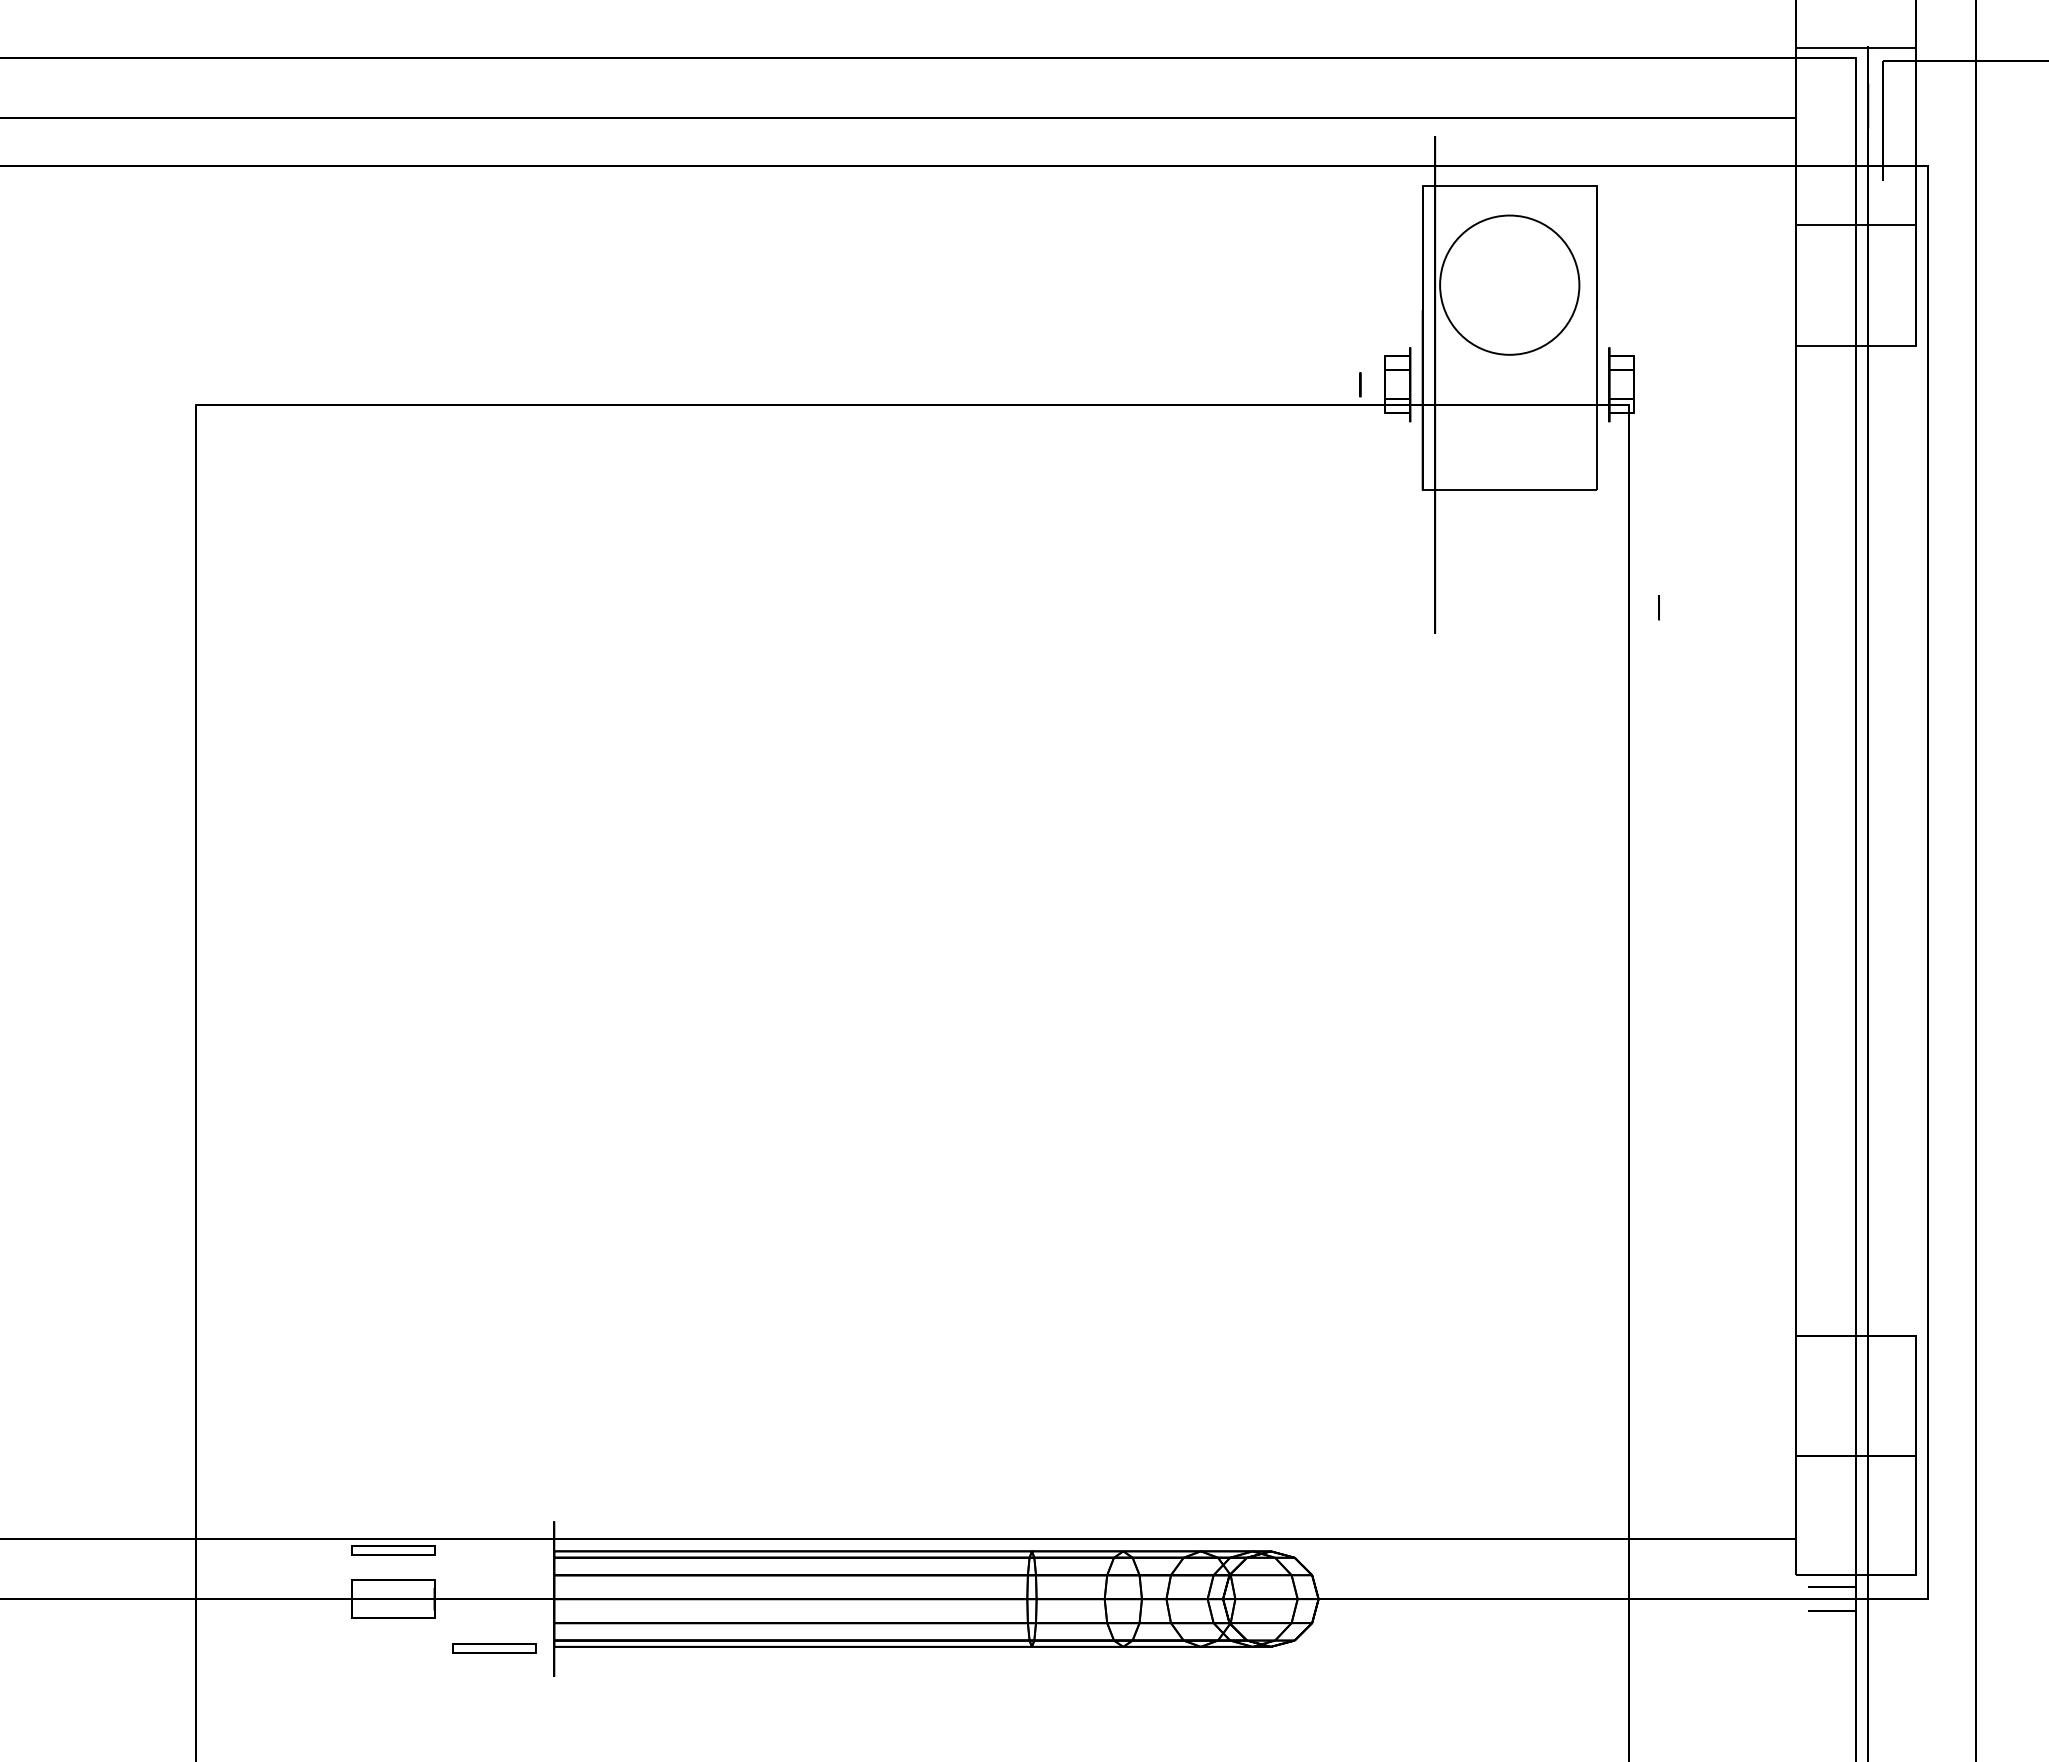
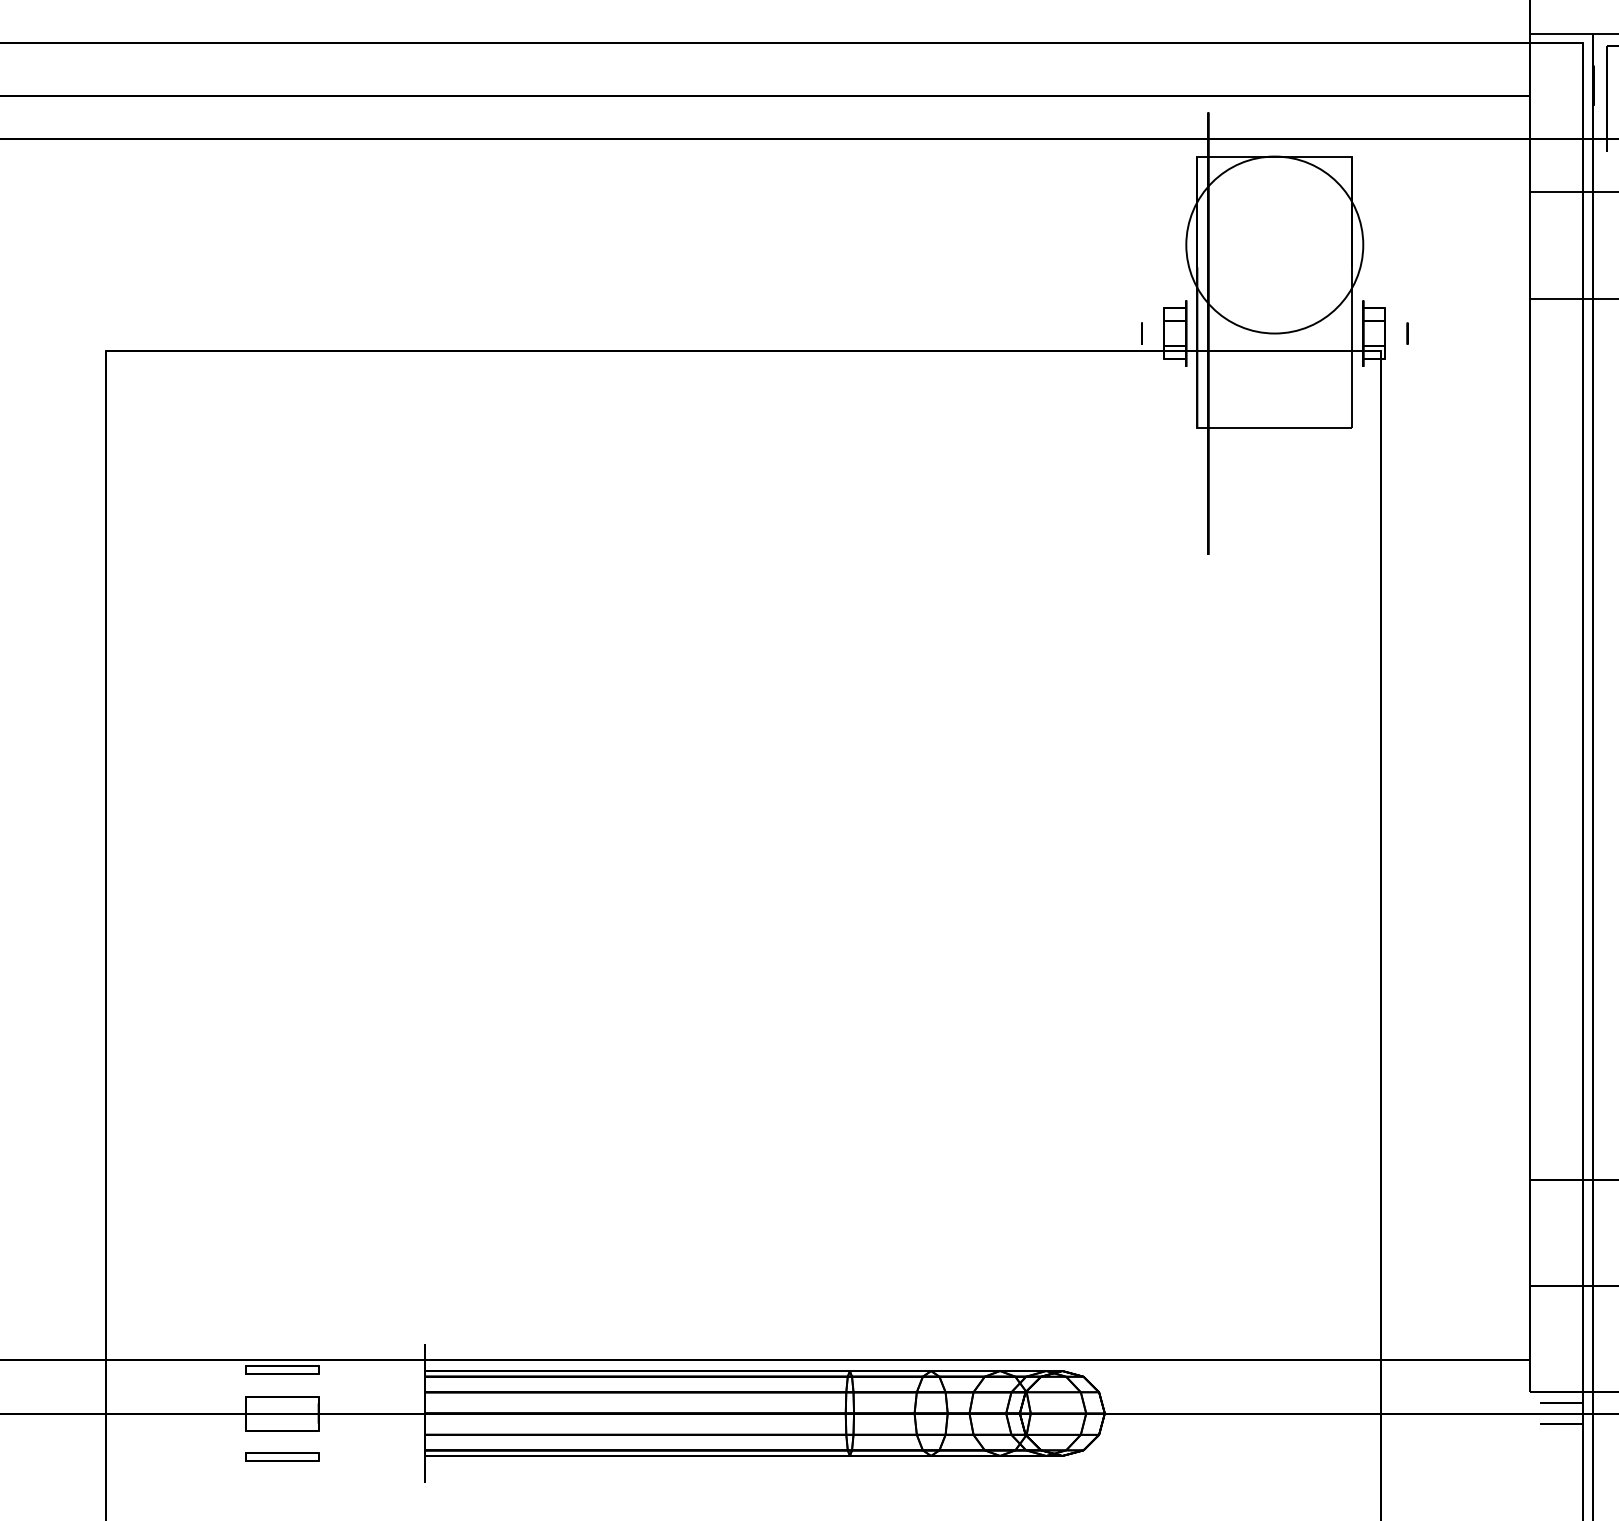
circle: (1509, 284) -> (1274, 244), size x1.43
circle: (1658, 607) -> (1407, 333), moved
part: (494, 1648) -> (282, 1457), moved

